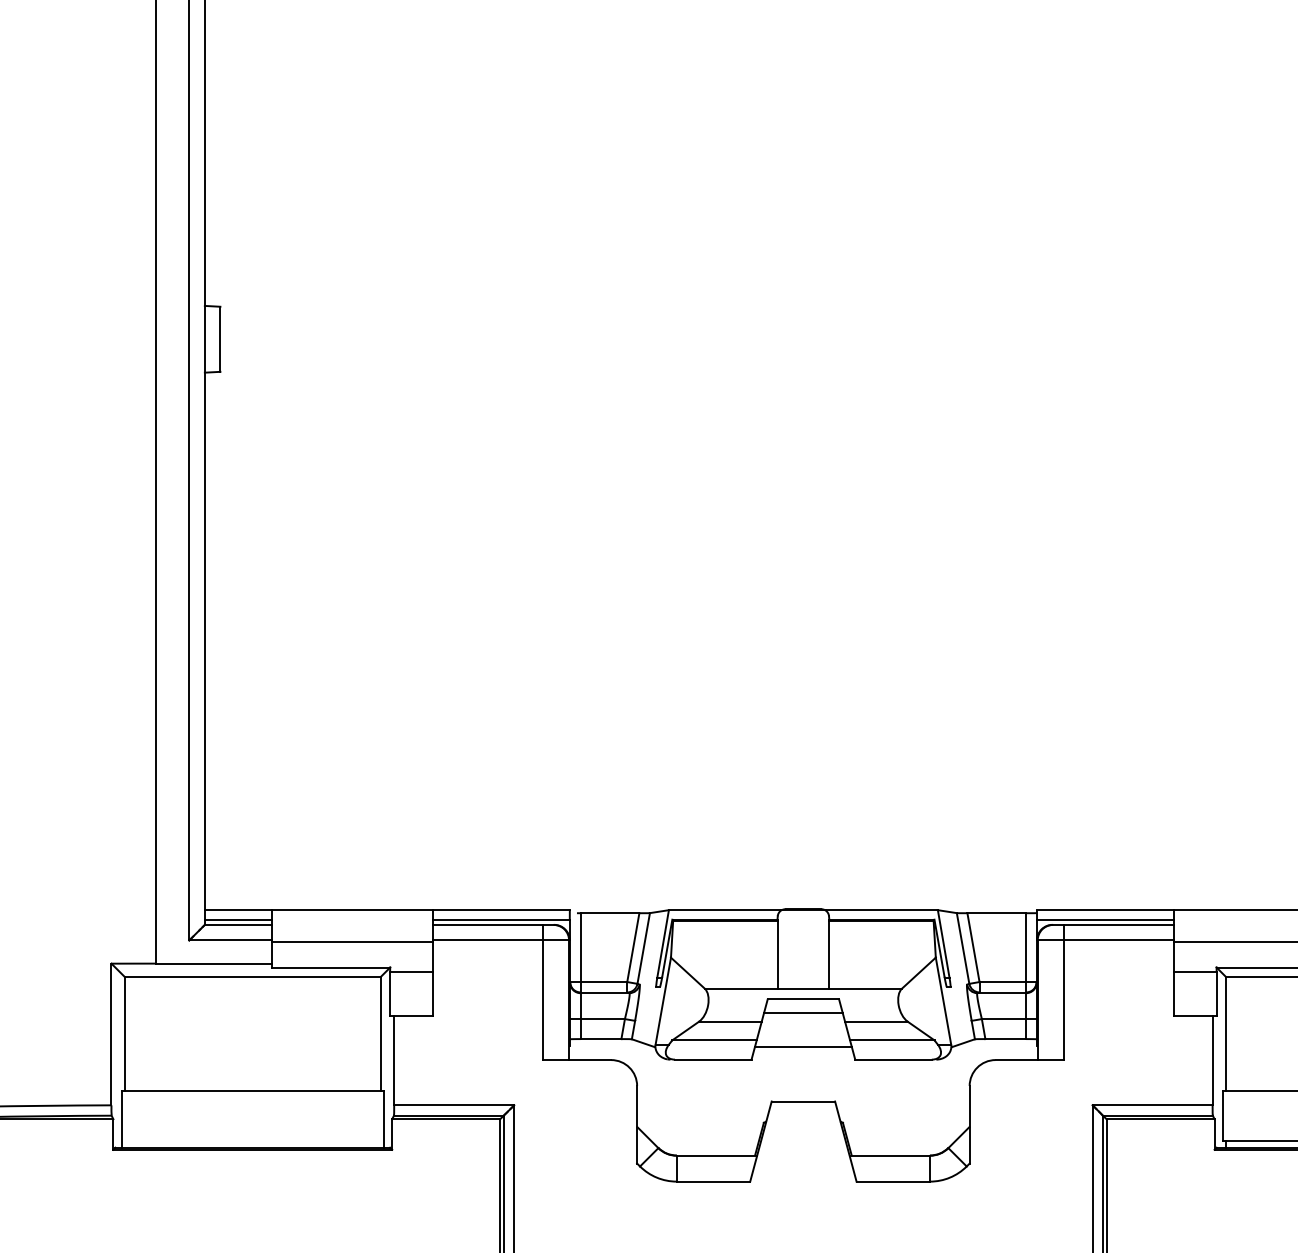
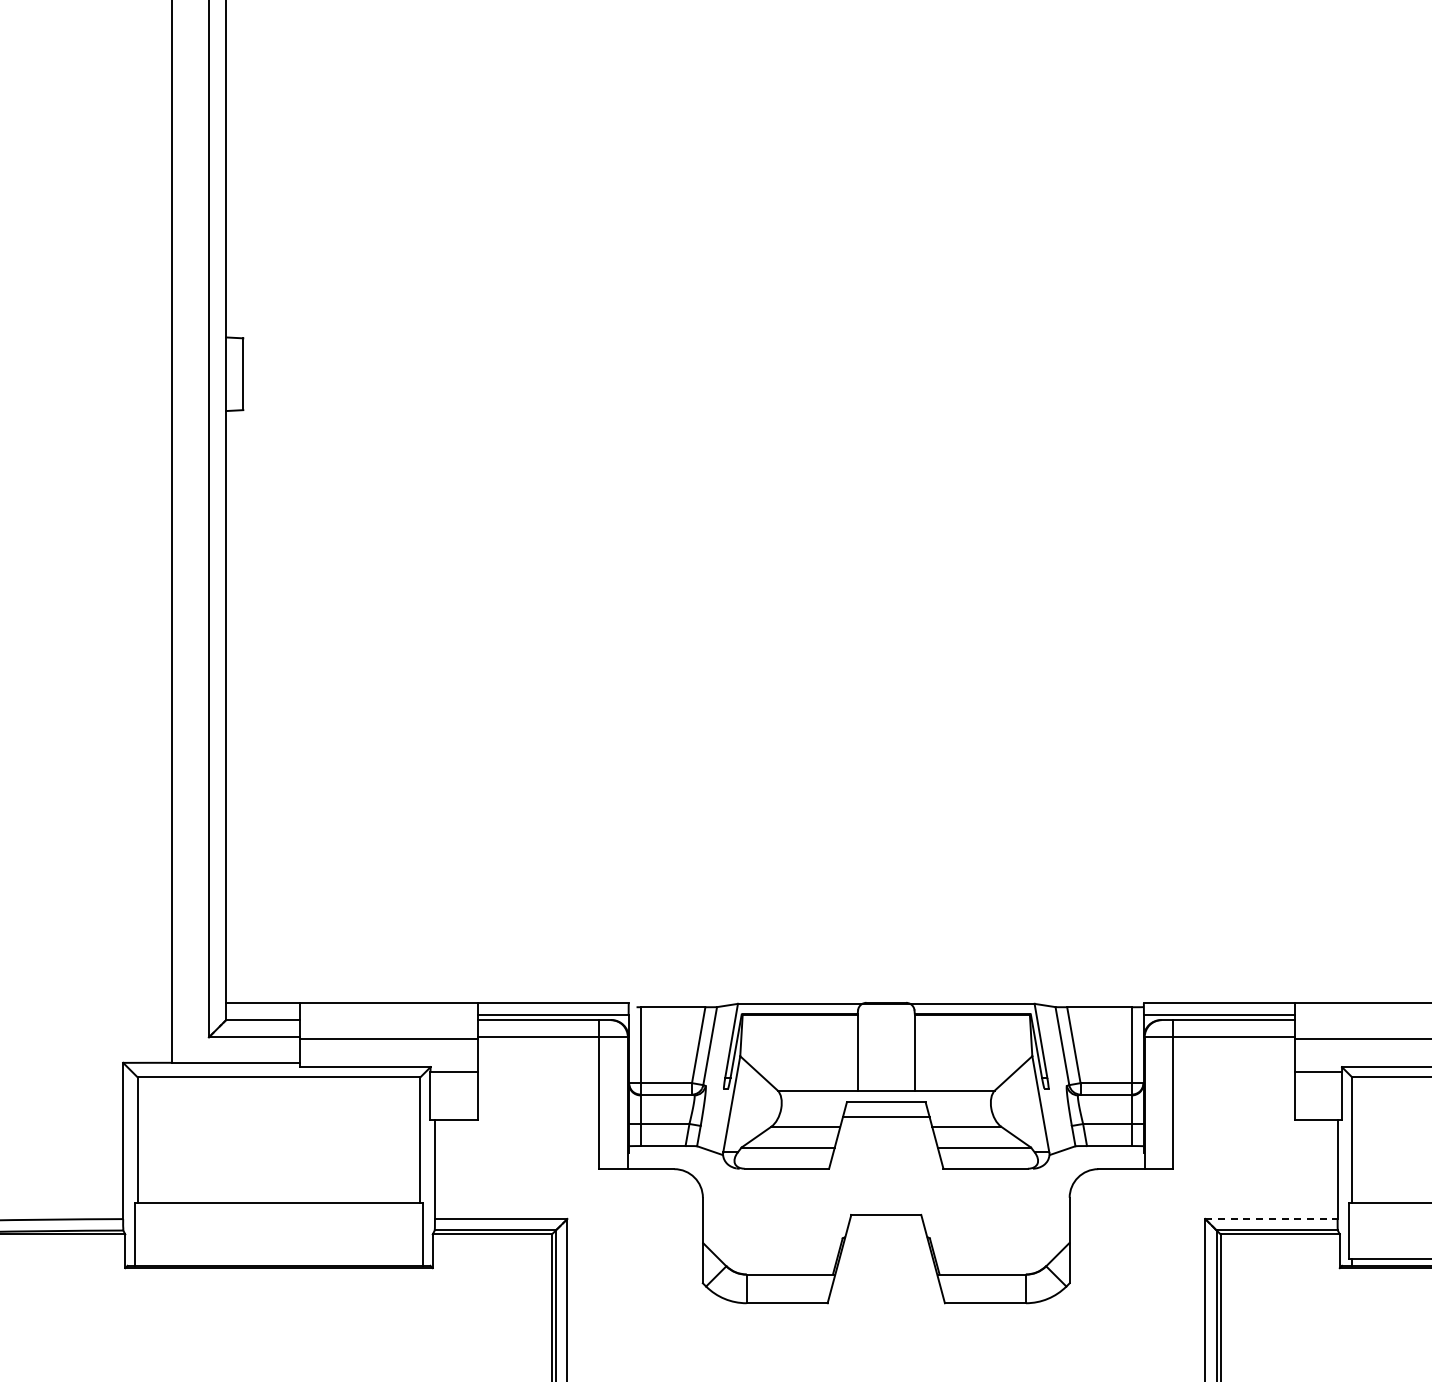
line: (238, 919) -> (263, 1014), removed
line: (802, 1047) -> (885, 1155), removed
line: (1152, 1104) -> (1271, 1218), solid -> dashed

